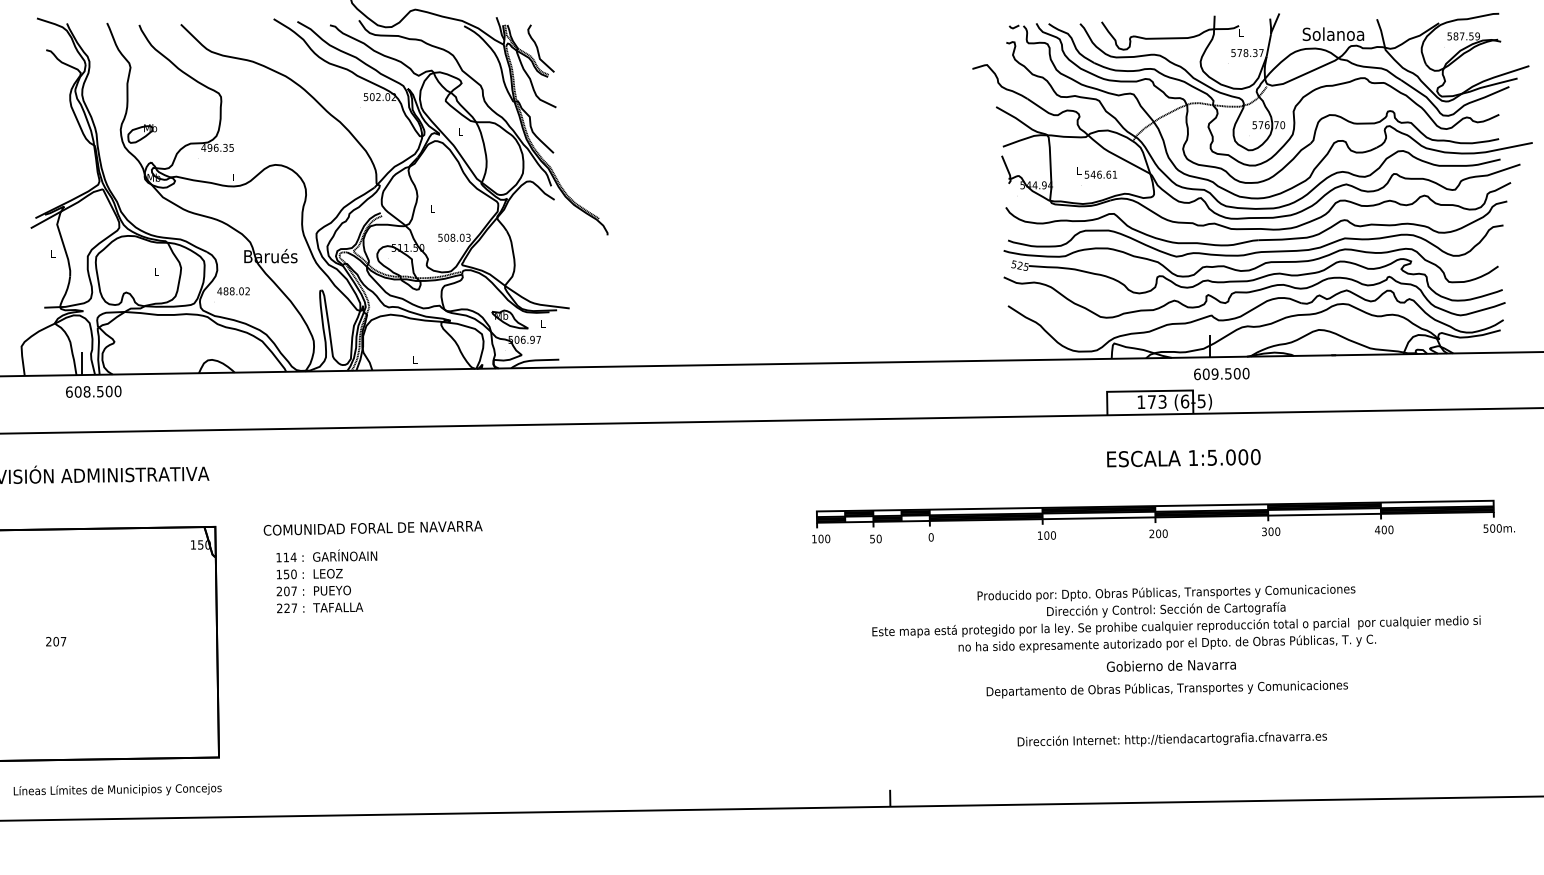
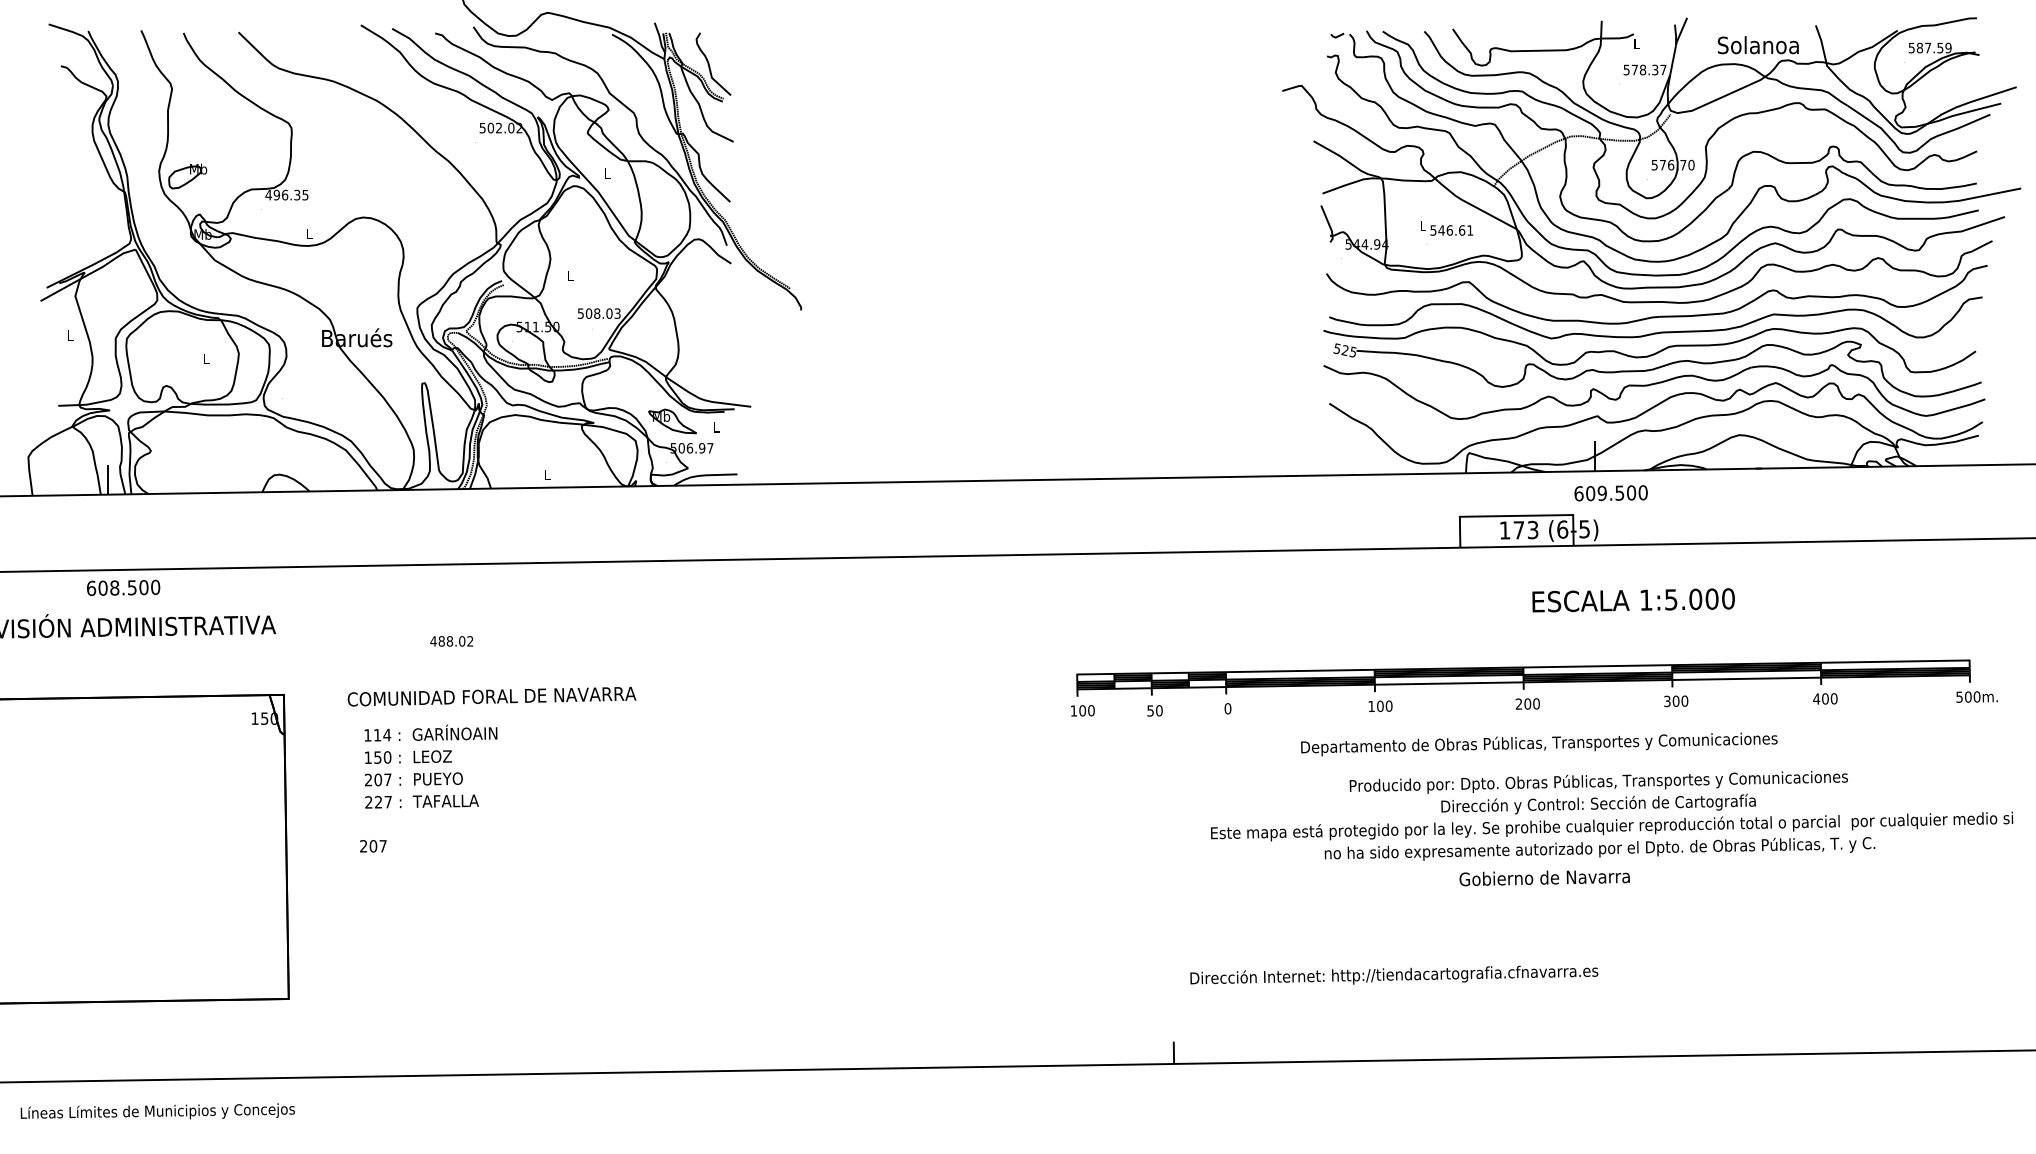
text: (233, 291) -> (451, 641), moved
text: (93, 391) -> (123, 587), moved
text: (1183, 458) -> (1633, 600), moved
text: (1176, 618) -> (1612, 815), moved
text: (56, 641) -> (373, 846), moved
text: (1166, 689) -> (1538, 744), moved
text: (1171, 739) -> (1393, 975), moved
text: (117, 789) -> (157, 1111), moved

